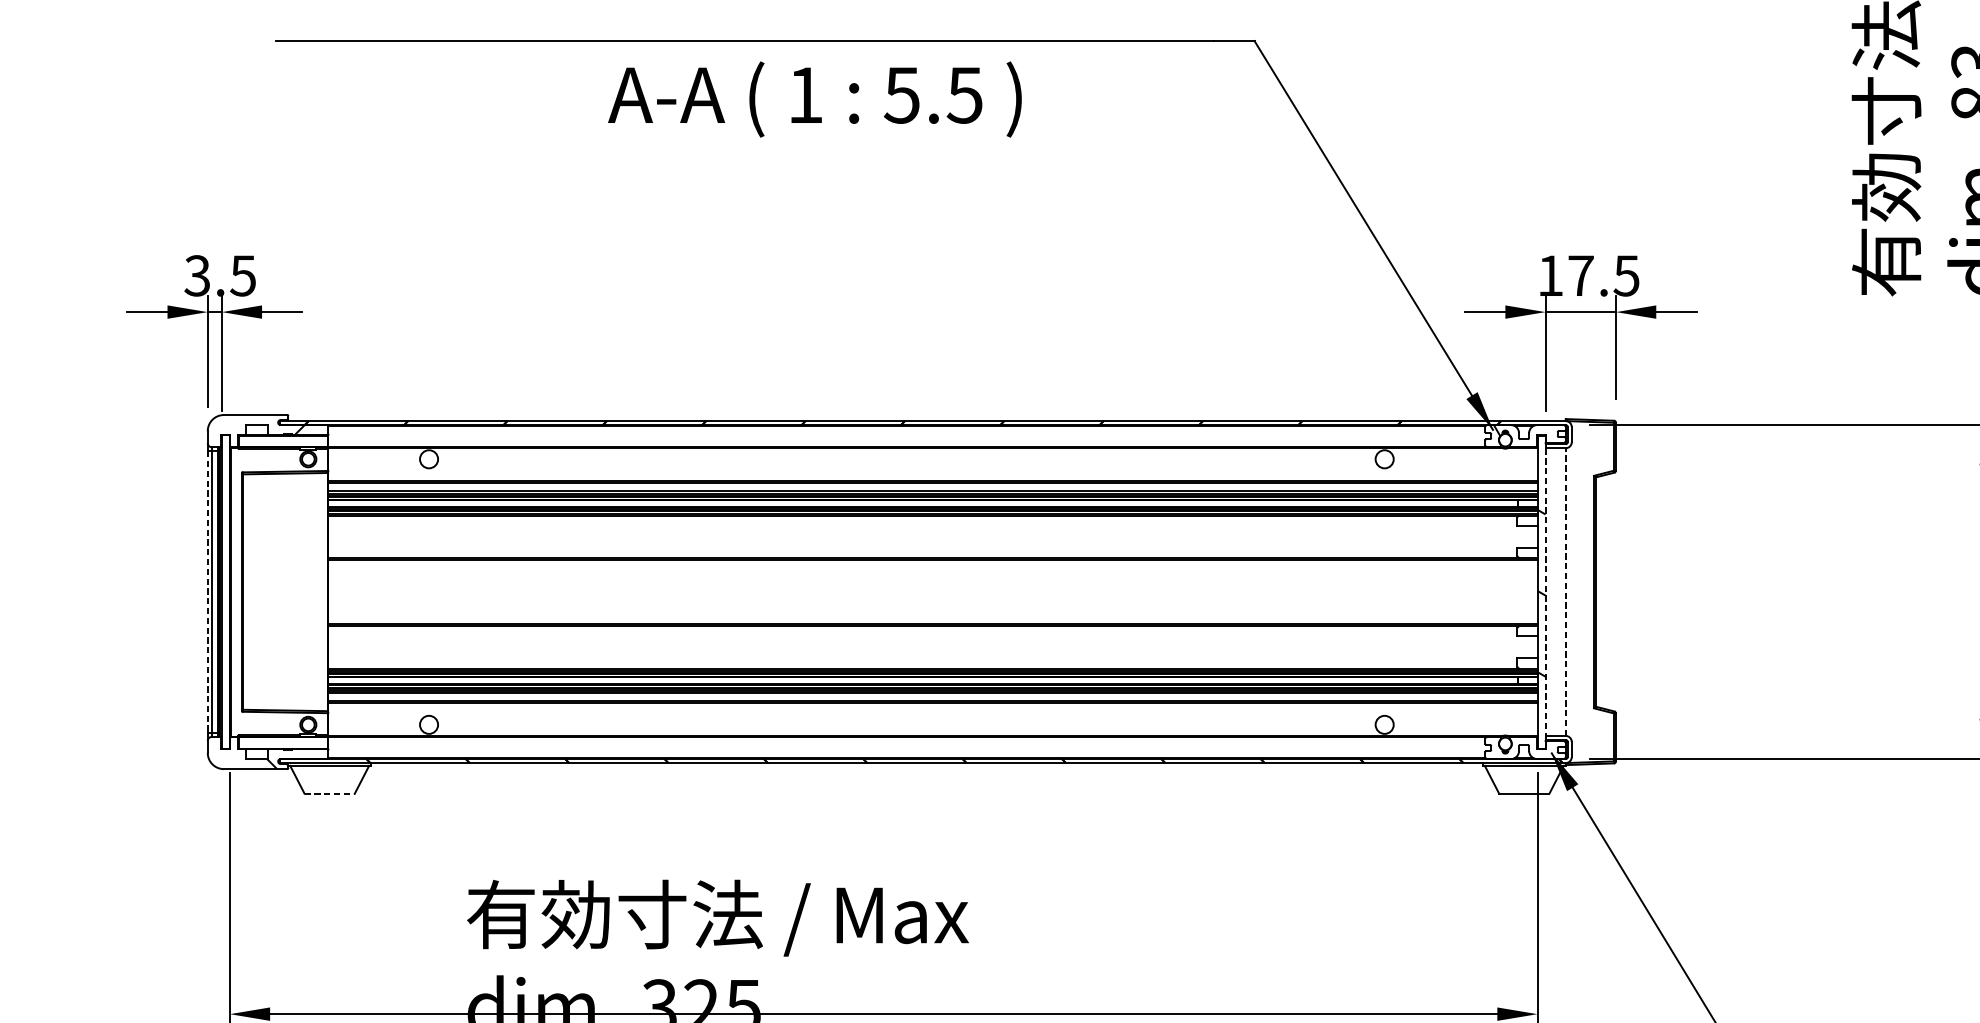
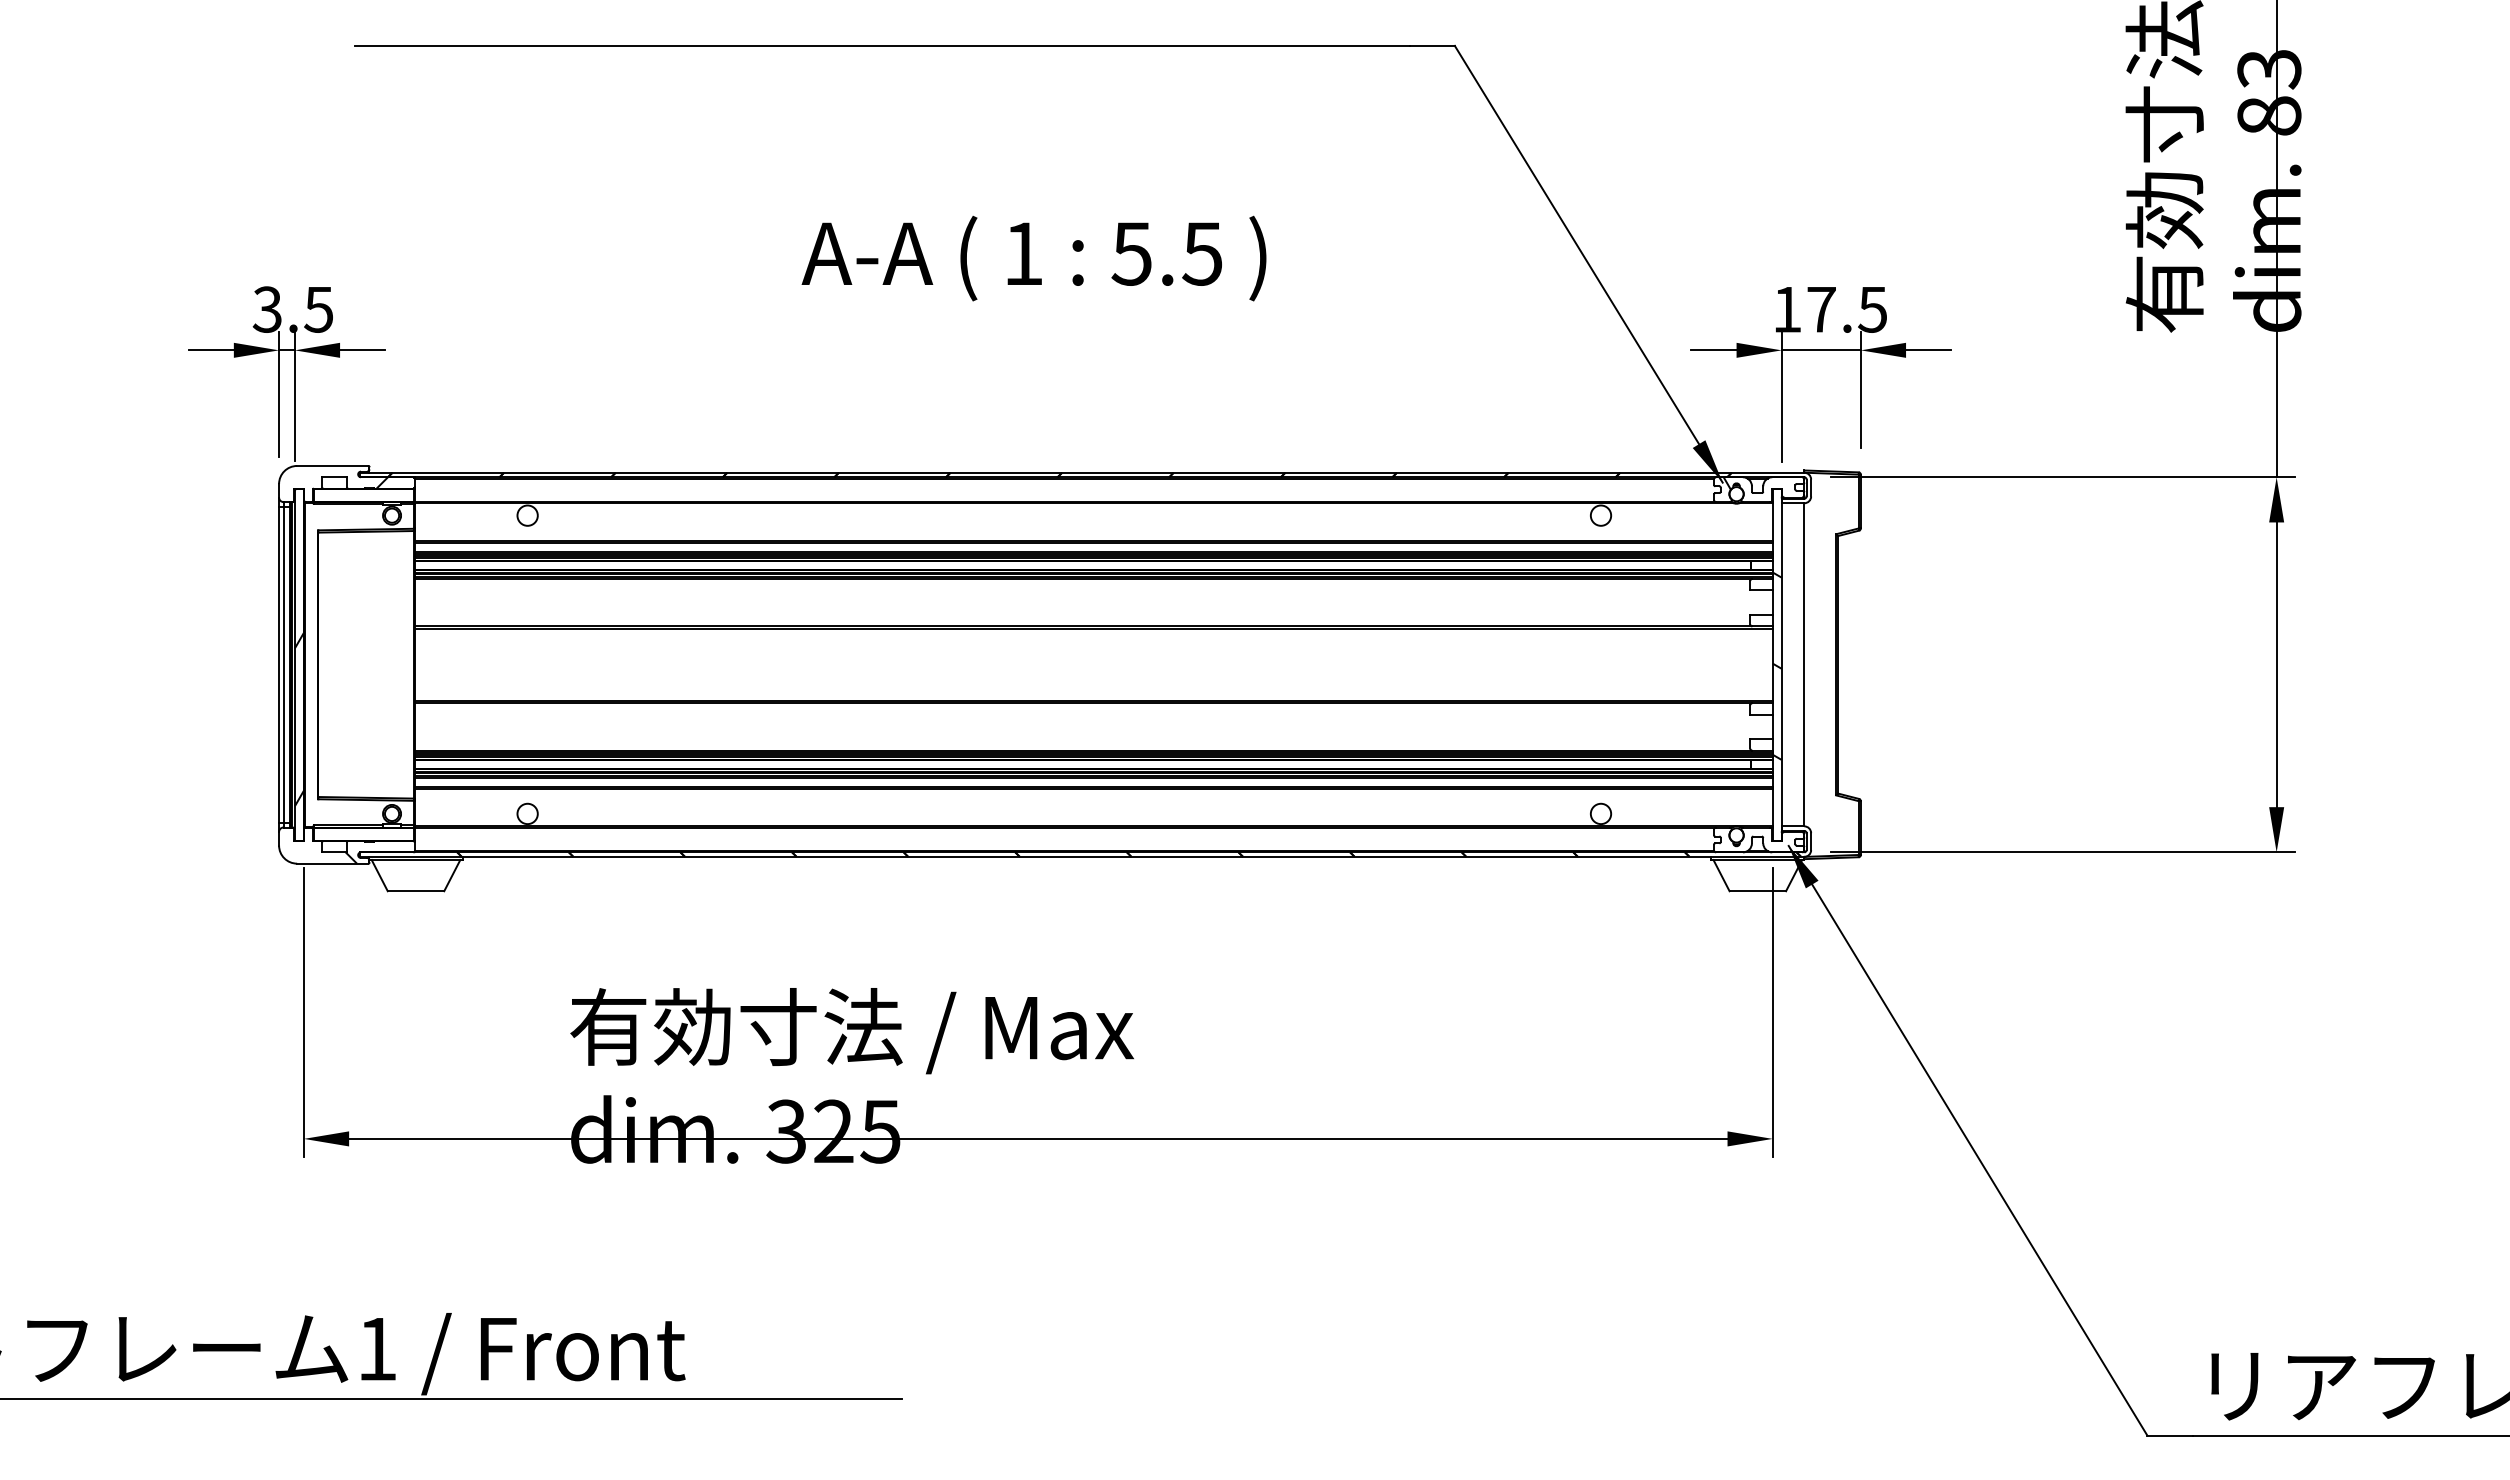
text: (814, 99) -> (1033, 258), moved
hatch: (225, 576) -> (298, 647), added
line: (1545, 591) -> (1781, 664), dashed -> solid
line: (1565, 591) -> (1804, 664), dashed -> solid
line: (208, 592) -> (279, 665), dashed -> solid
line: (330, 793) -> (416, 891), dashed -> solid

